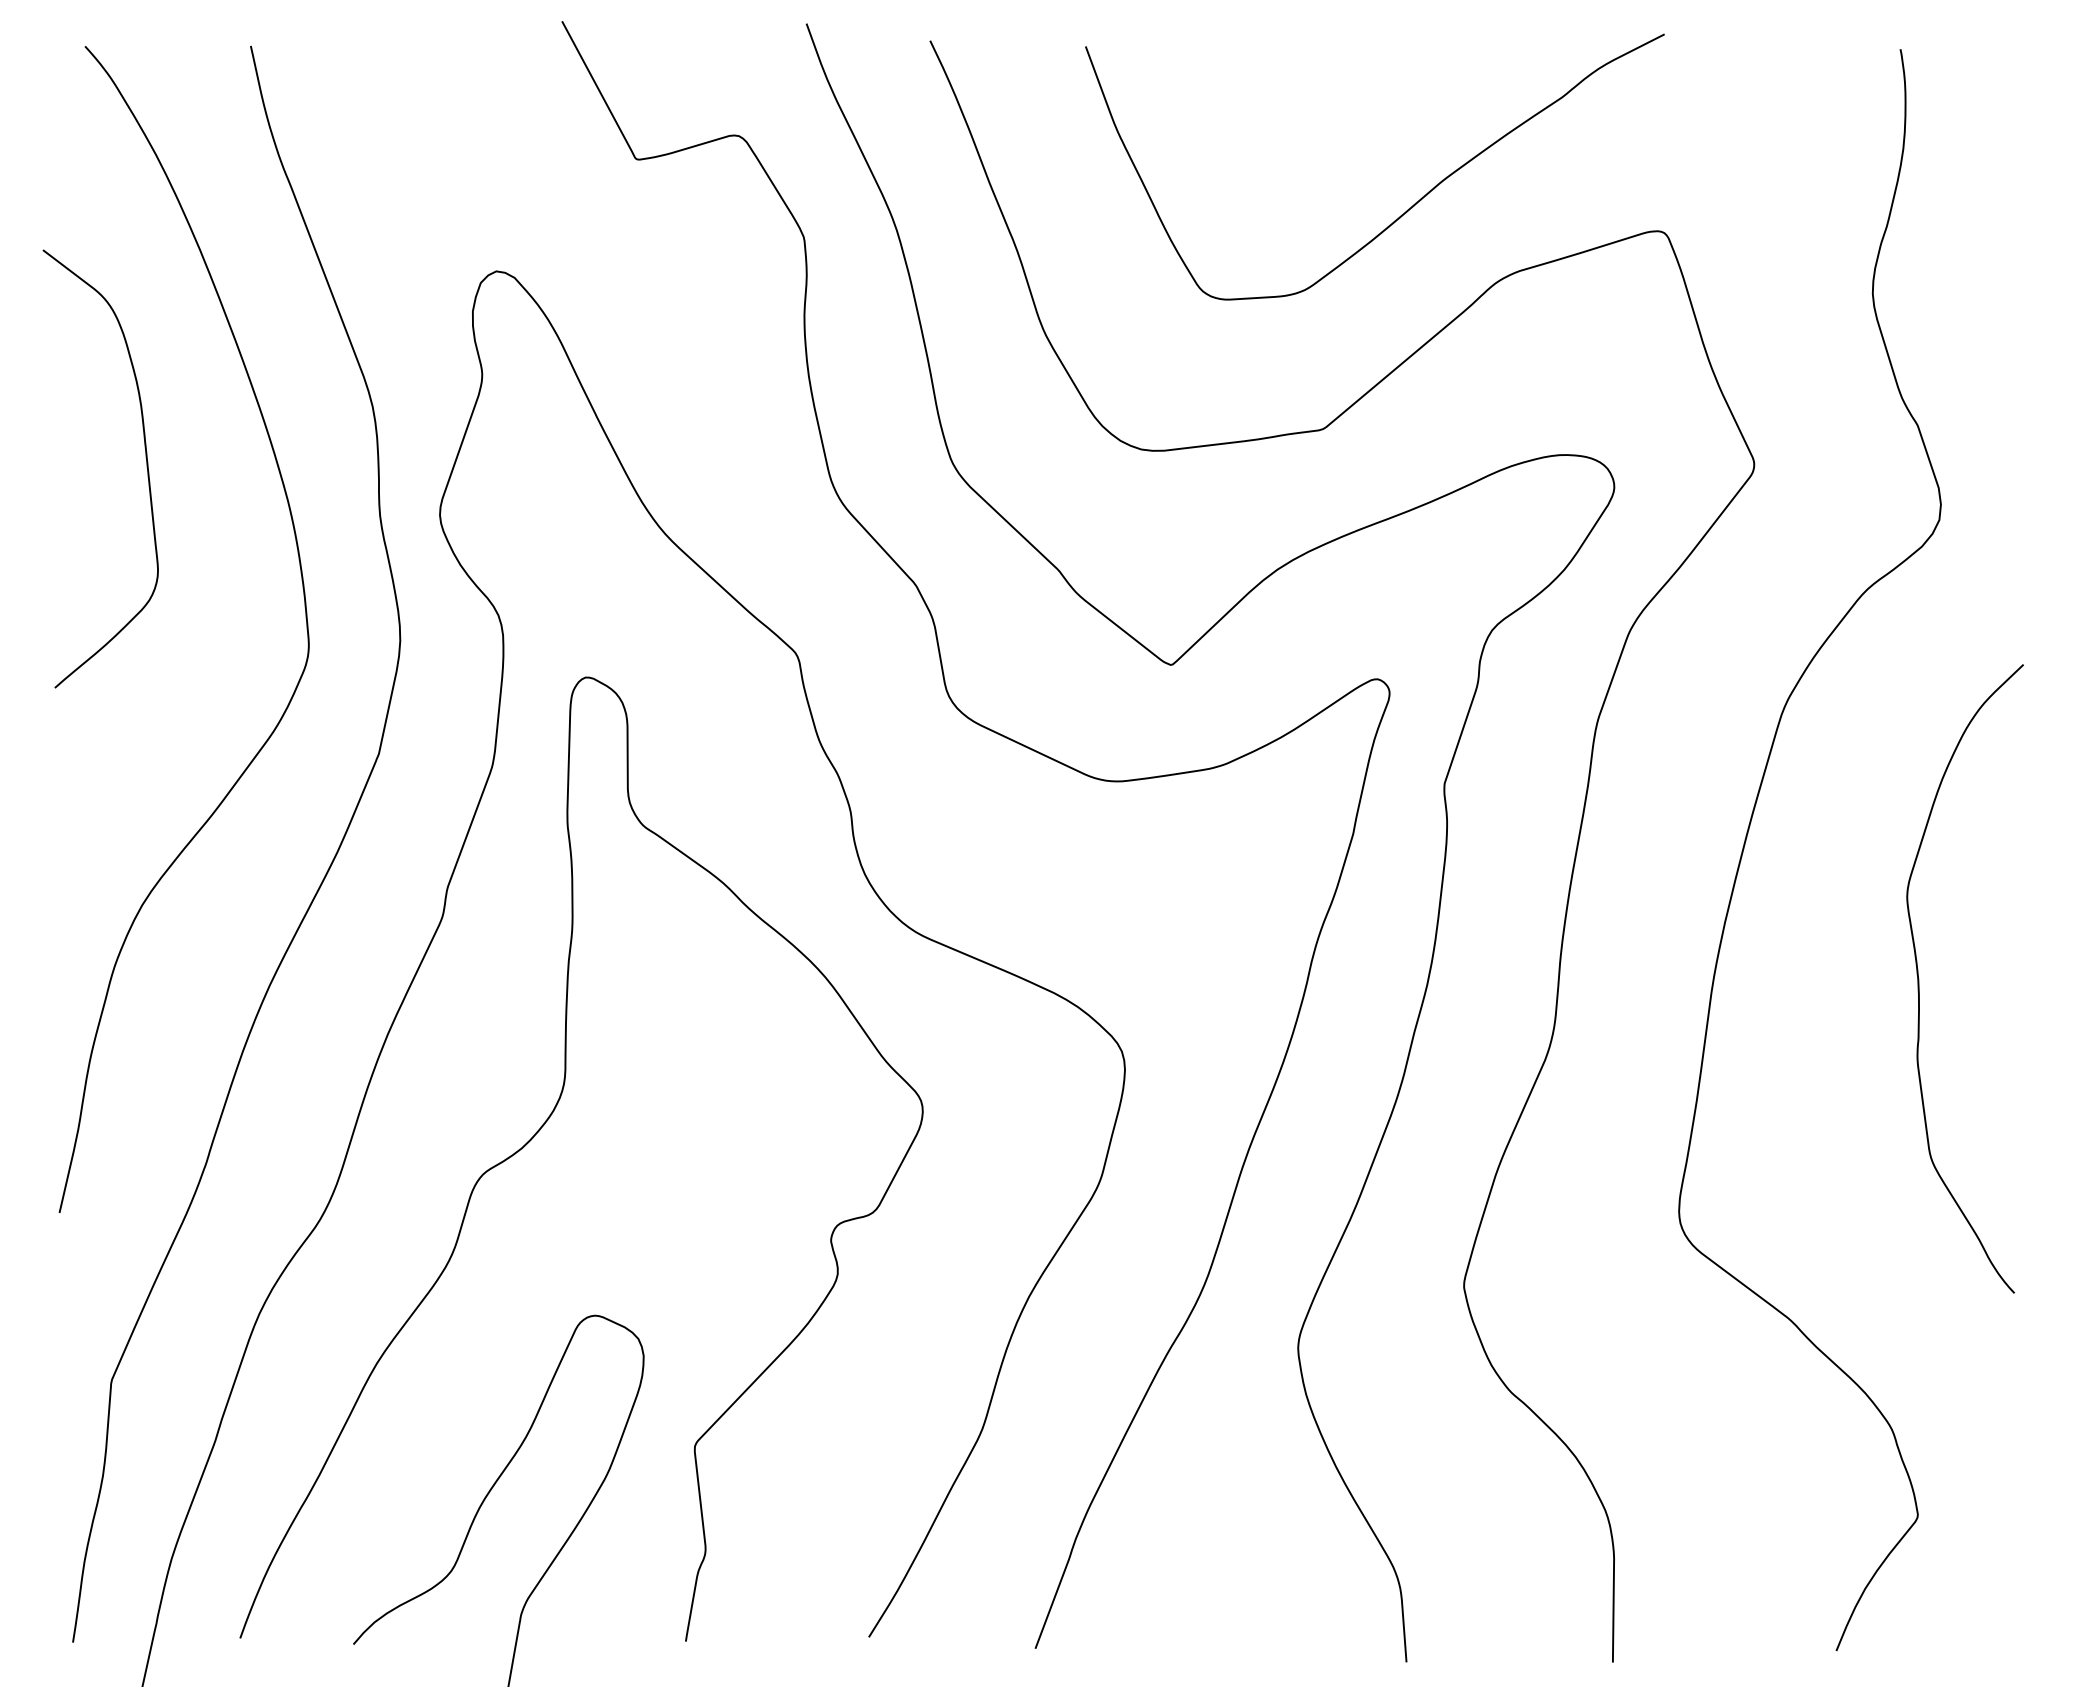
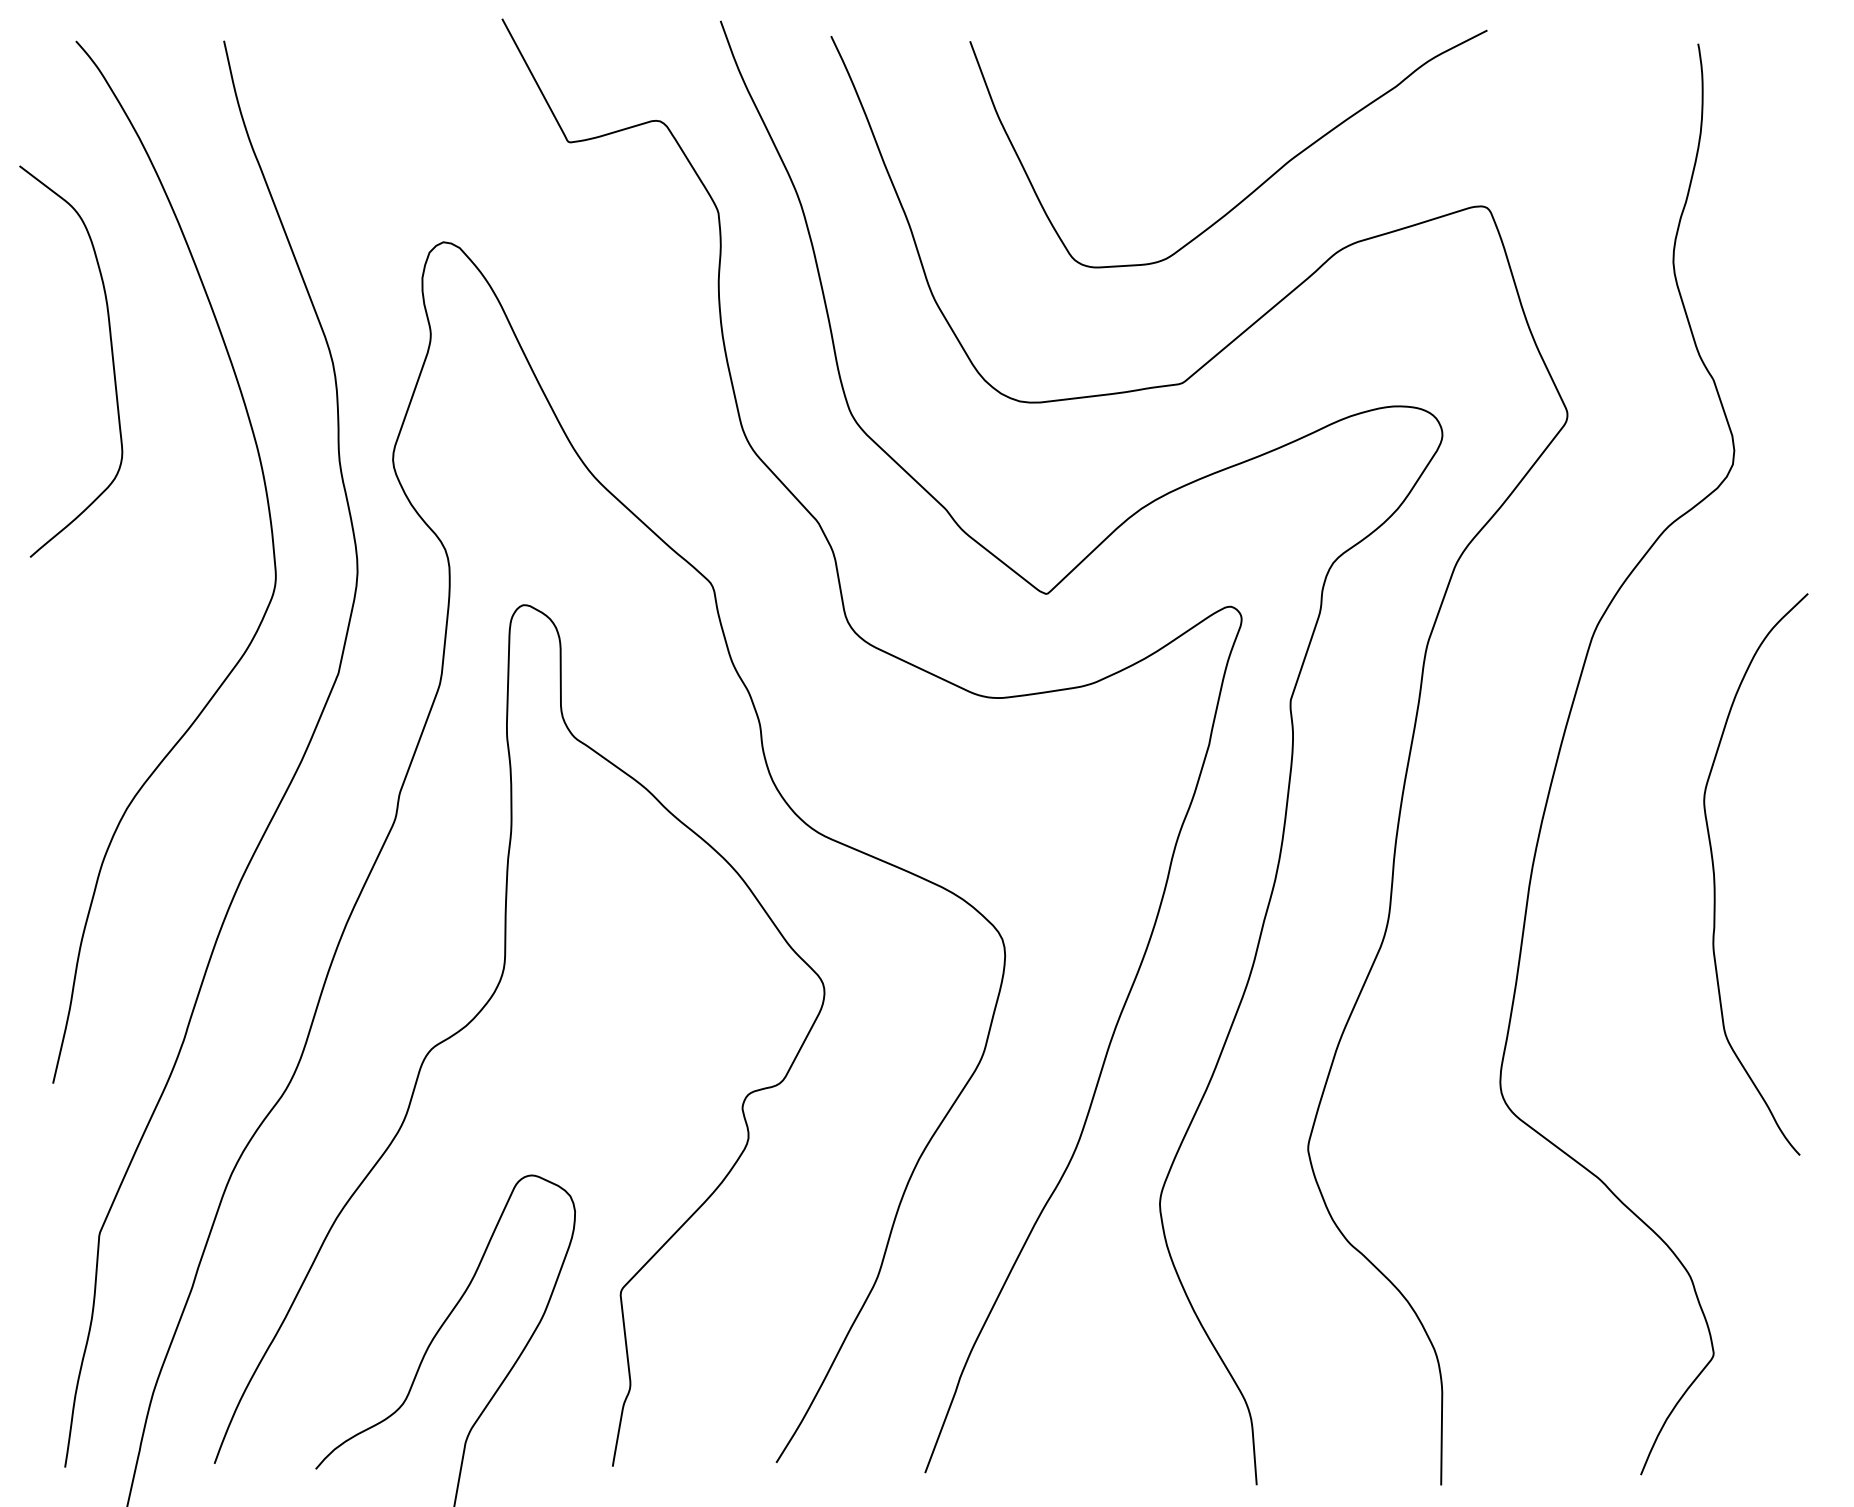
curve: (146, 467) -> (112, 360), moved

